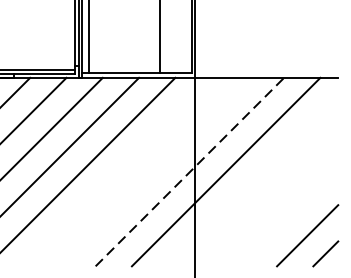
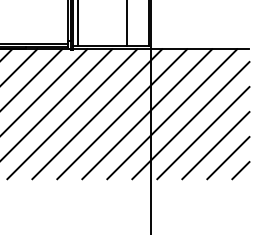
line: (117, 172) -> (97, 114), added
line: (153, 172) -> (122, 114), added
line: (190, 172) -> (147, 114), dashed -> solid
line: (252, 181) -> (190, 120), added
line: (271, 200) -> (203, 133), added
line: (288, 217) -> (215, 145), added

